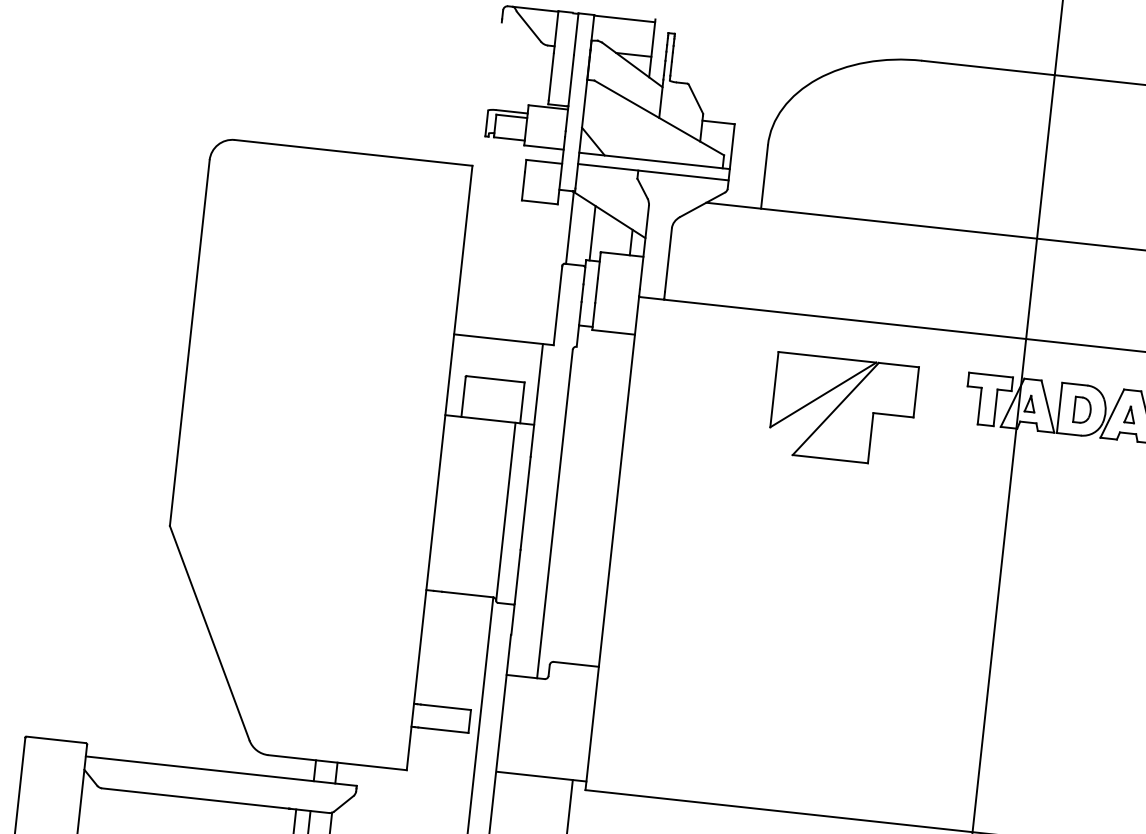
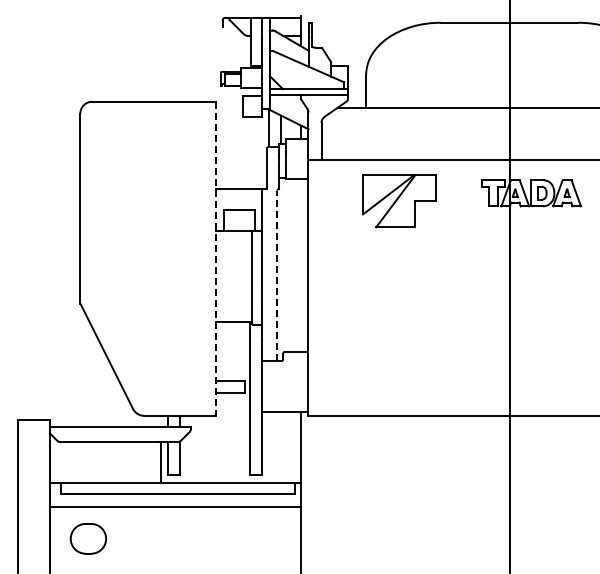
part: (843, 410) -> (399, 201), moved
line: (439, 467) -> (215, 258), solid -> dashed
line: (555, 513) -> (277, 275), solid -> dashed

